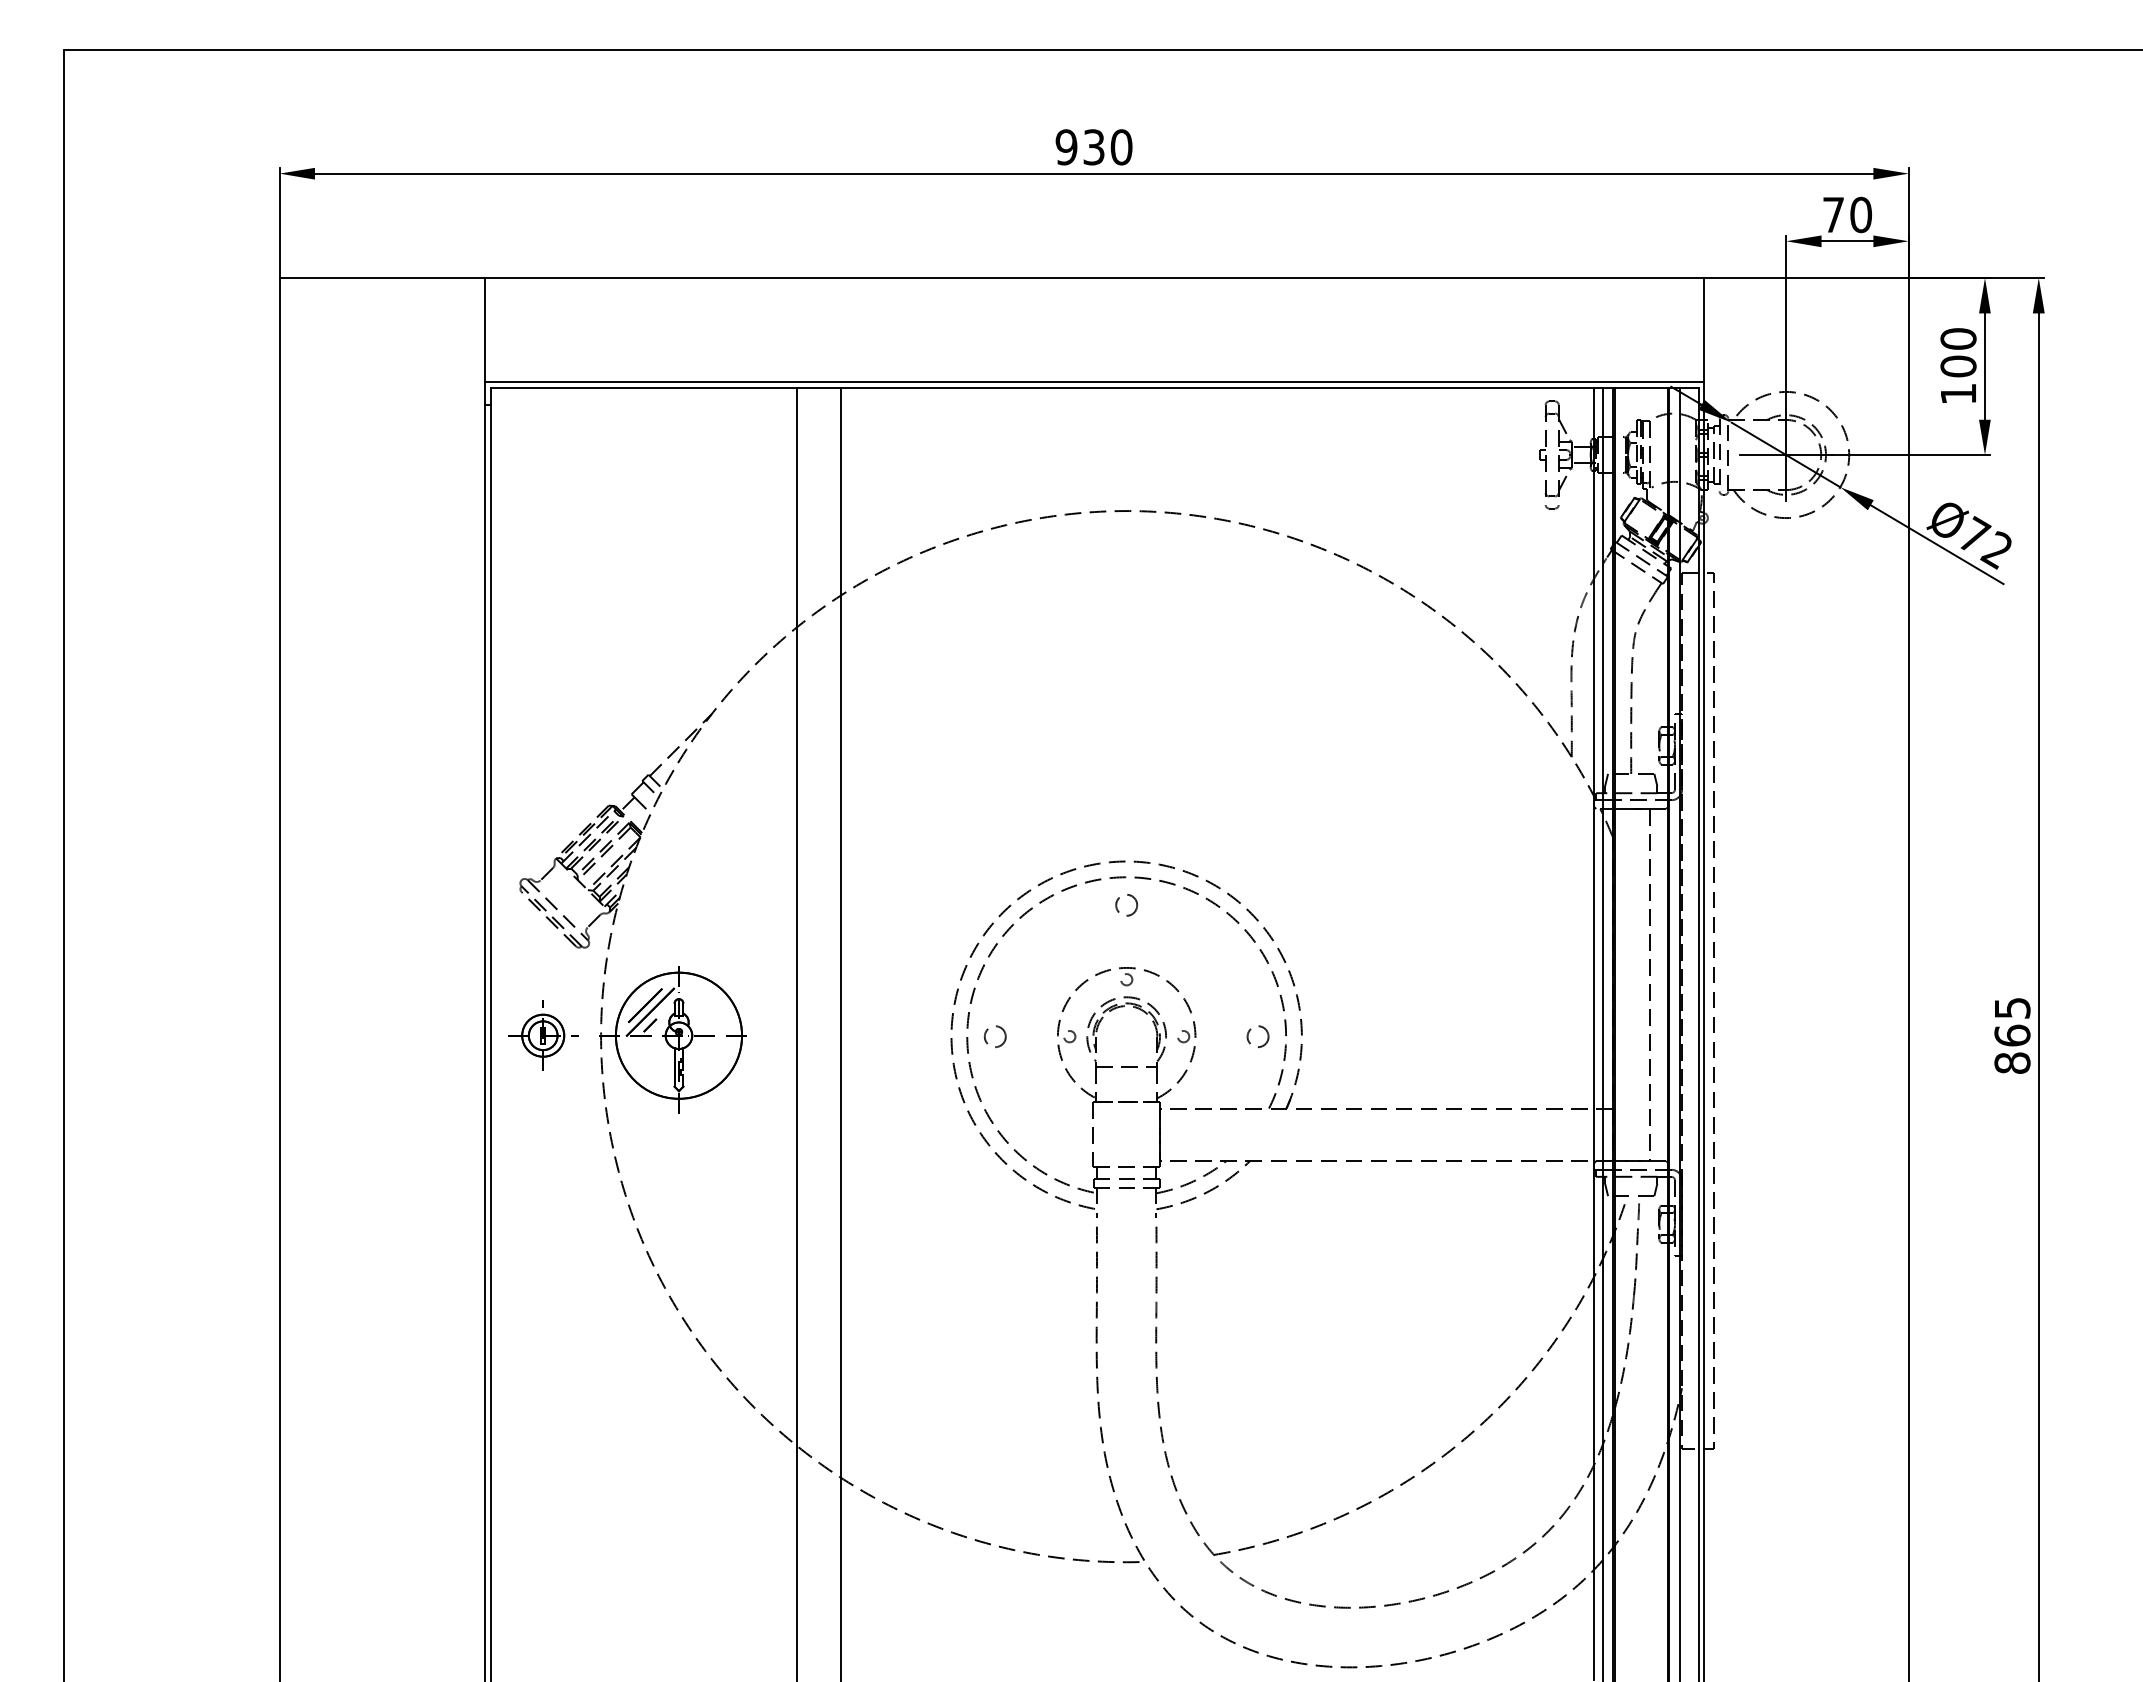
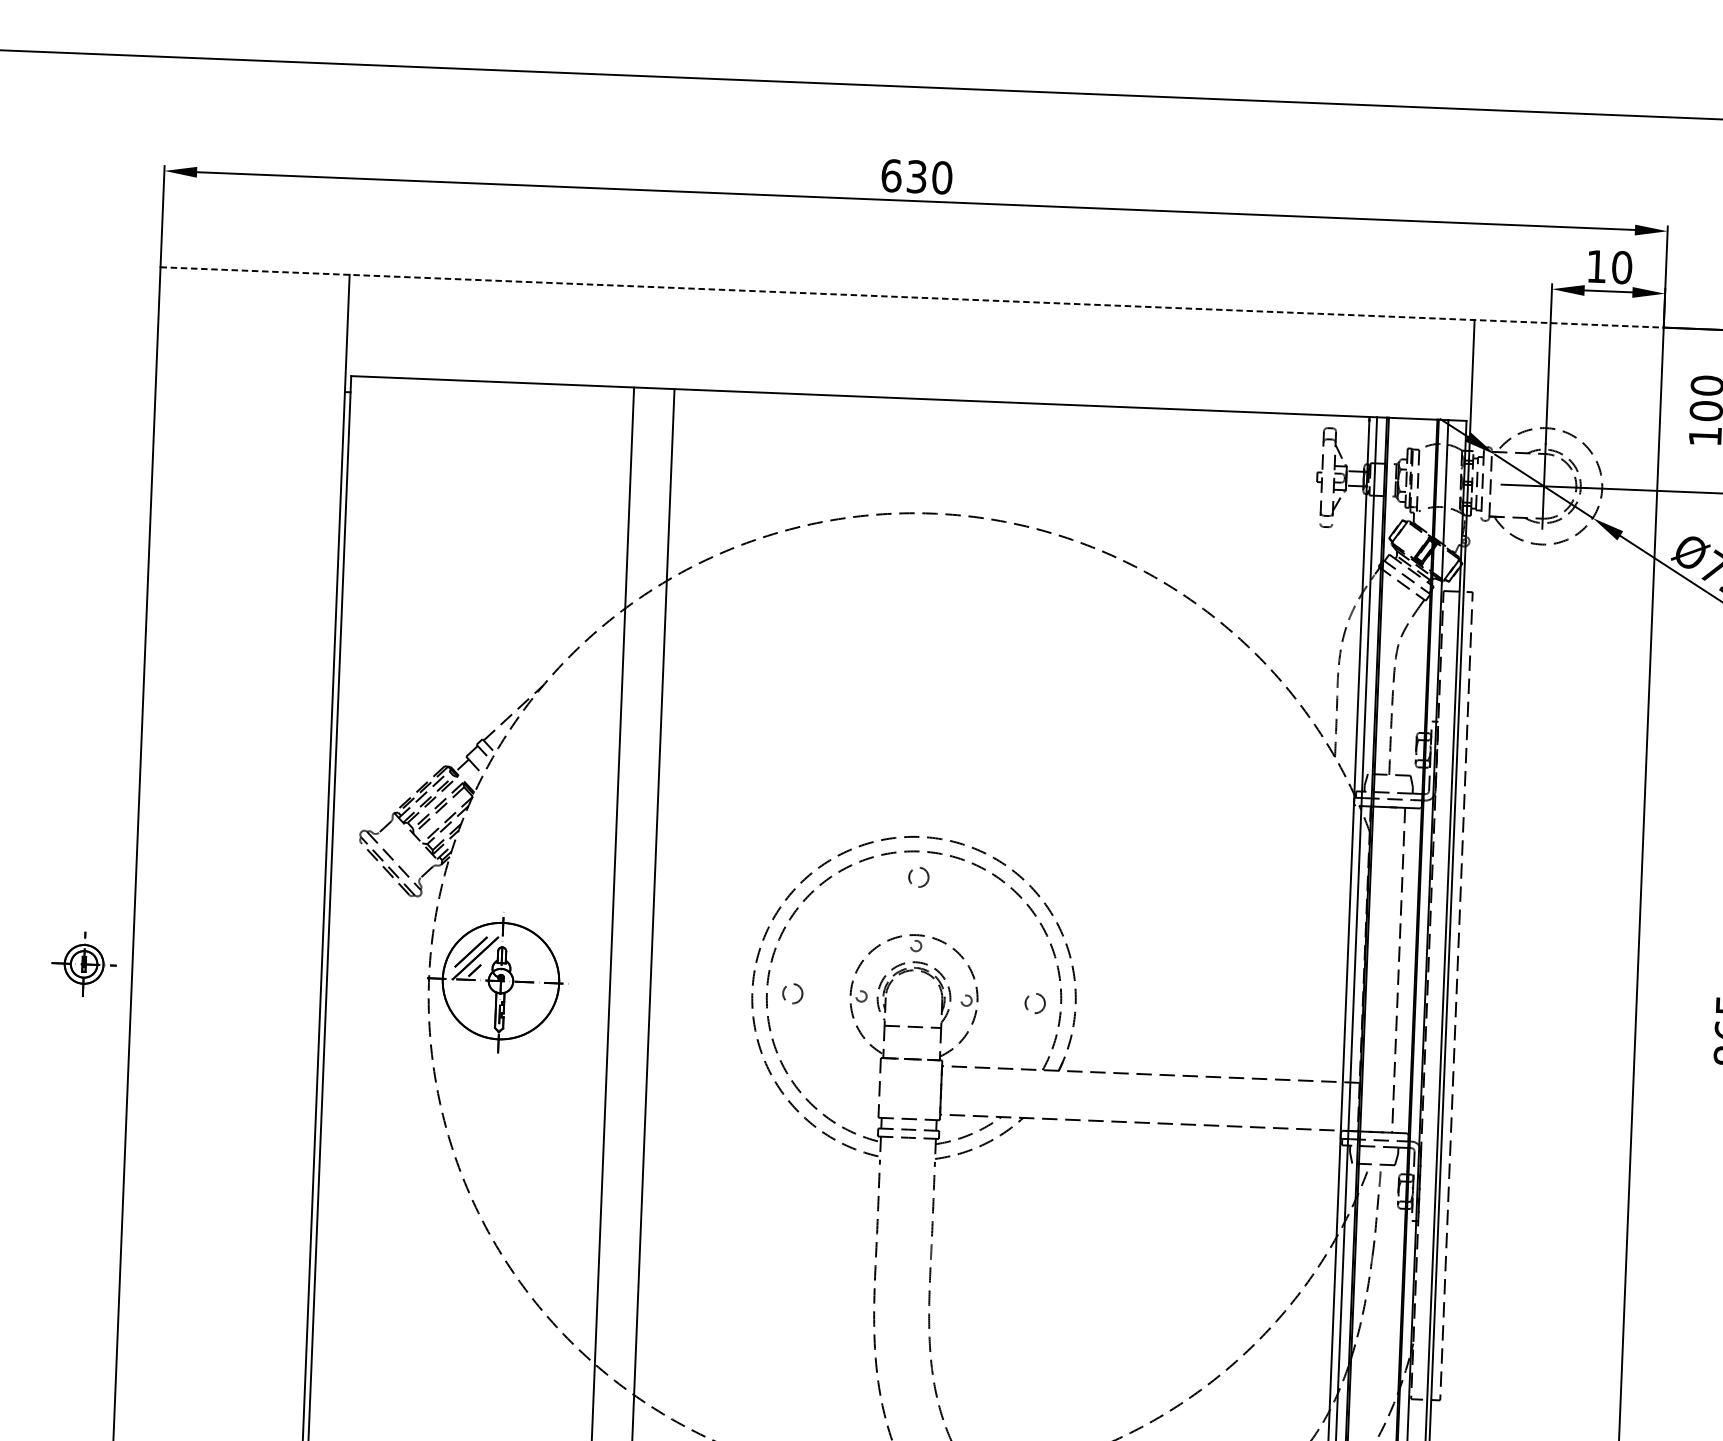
text: (1066, 147) -> (891, 175), 930 -> 630
text: (1833, 214) -> (1596, 266), 70 -> 10
line: (1094, 278) -> (912, 297), solid -> dashed
line: (1093, 382) -> (907, 393), removed
part: (543, 1035) -> (84, 964), moved

